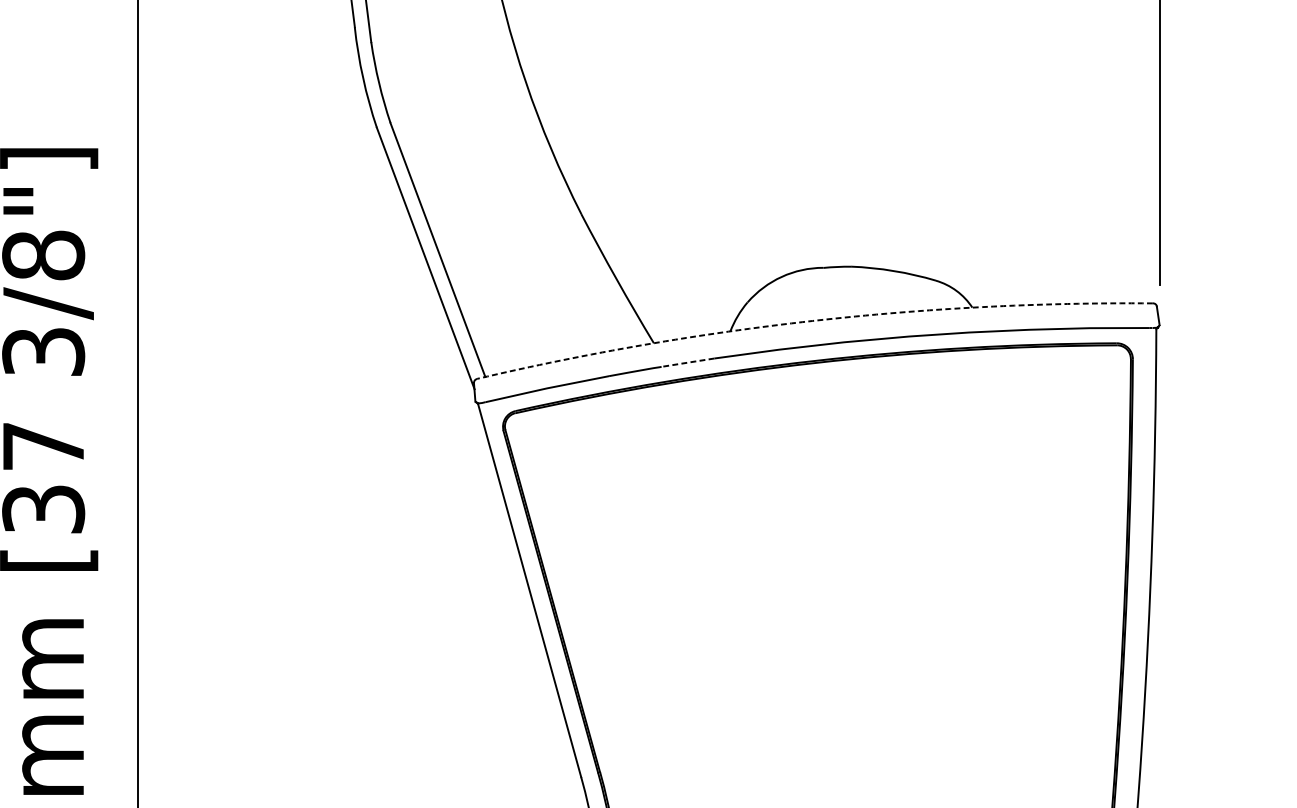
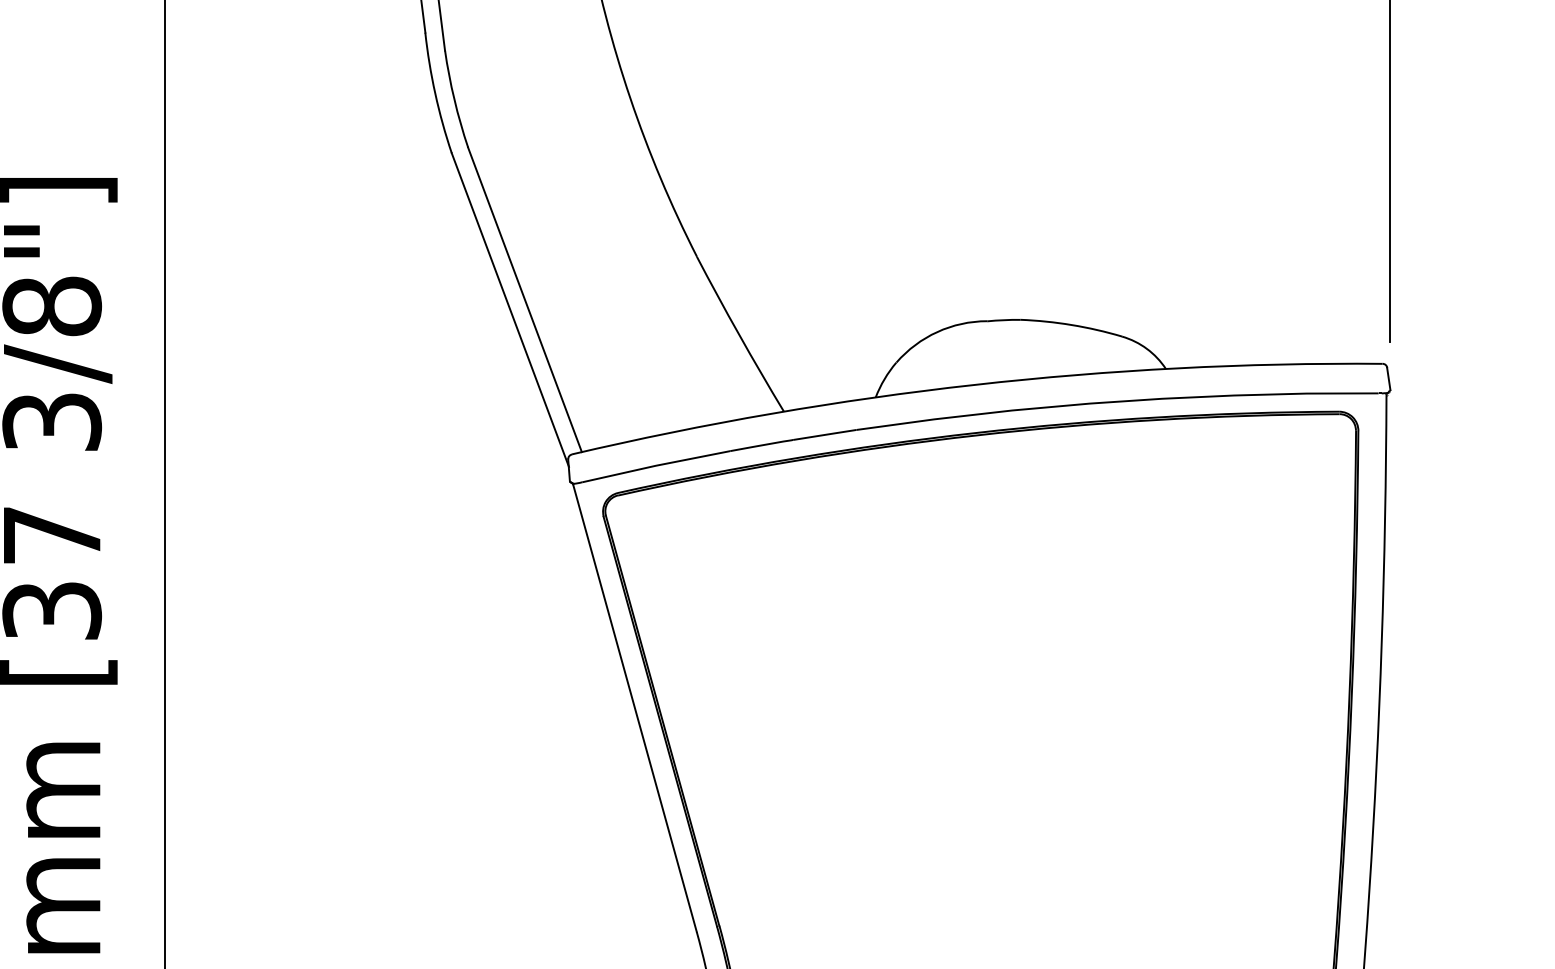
arc: (812, 320) -> (974, 384), dashed -> solid
line: (687, 362) -> (824, 434), dashed -> solid

